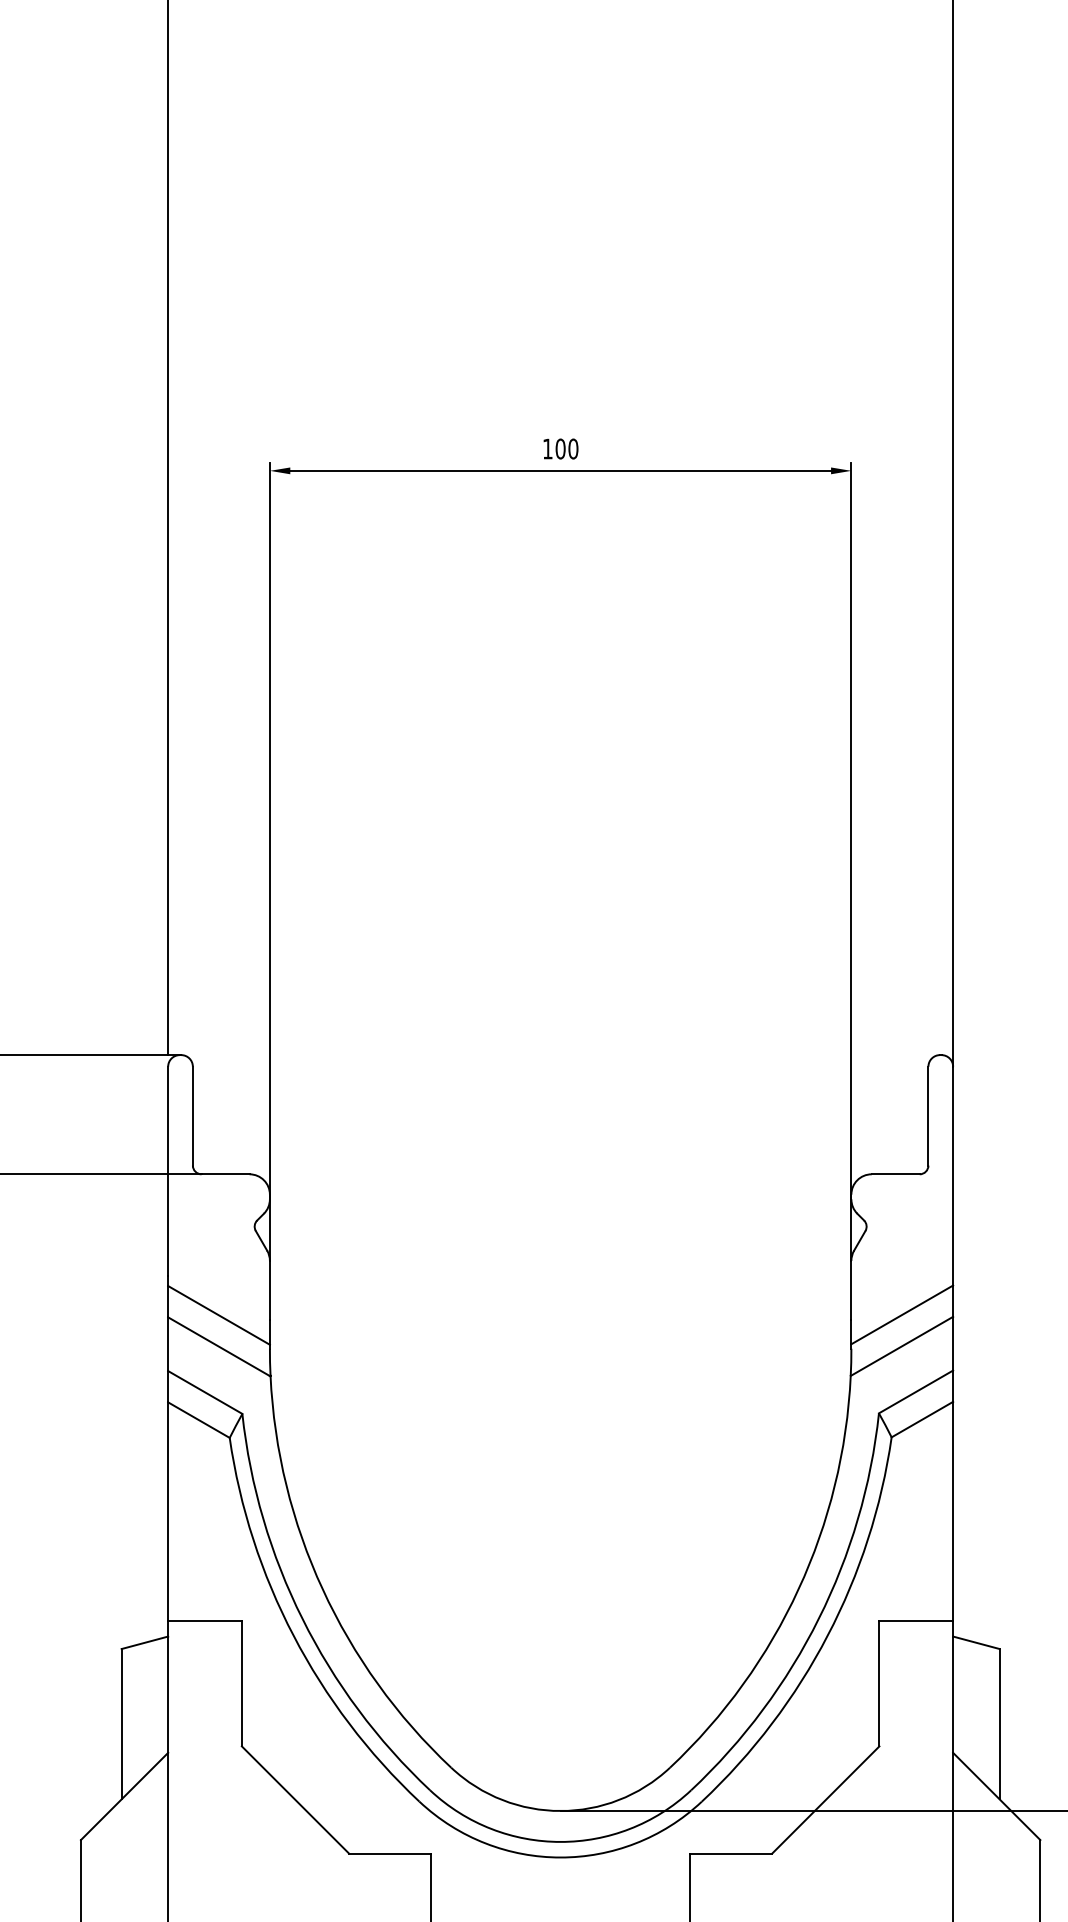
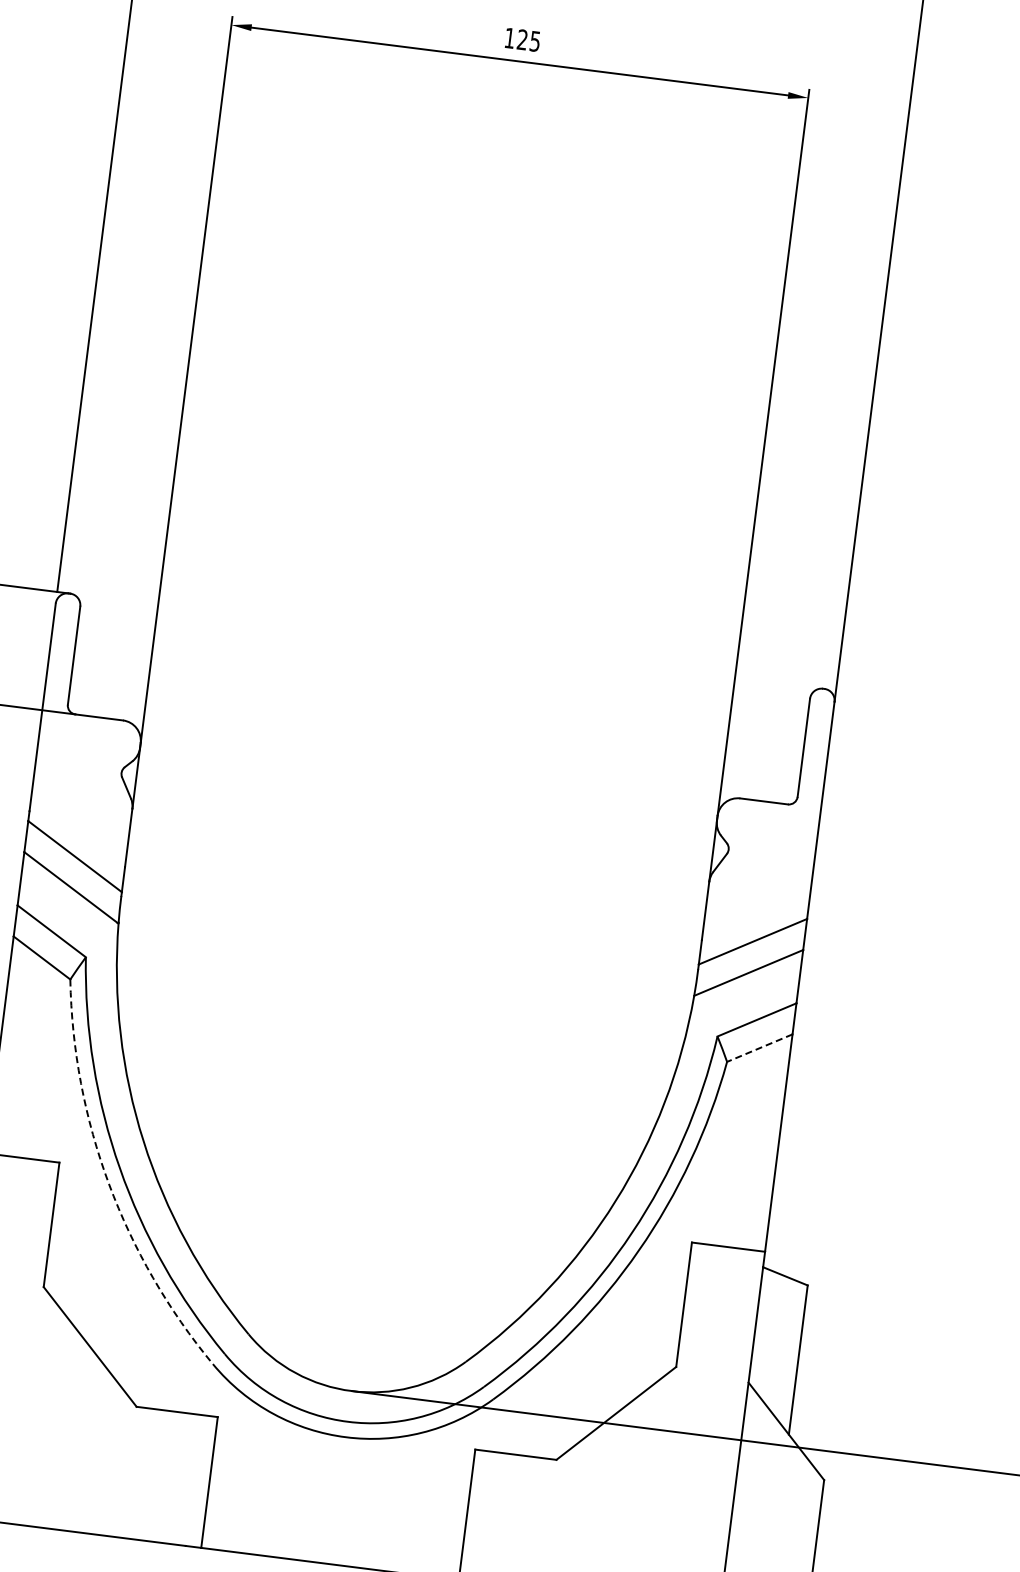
text: (566, 448) -> (528, 40), 100 -> 125
line: (921, 1419) -> (758, 1047), solid -> dashed
arc: (293, 1635) -> (108, 1183), solid -> dashed

